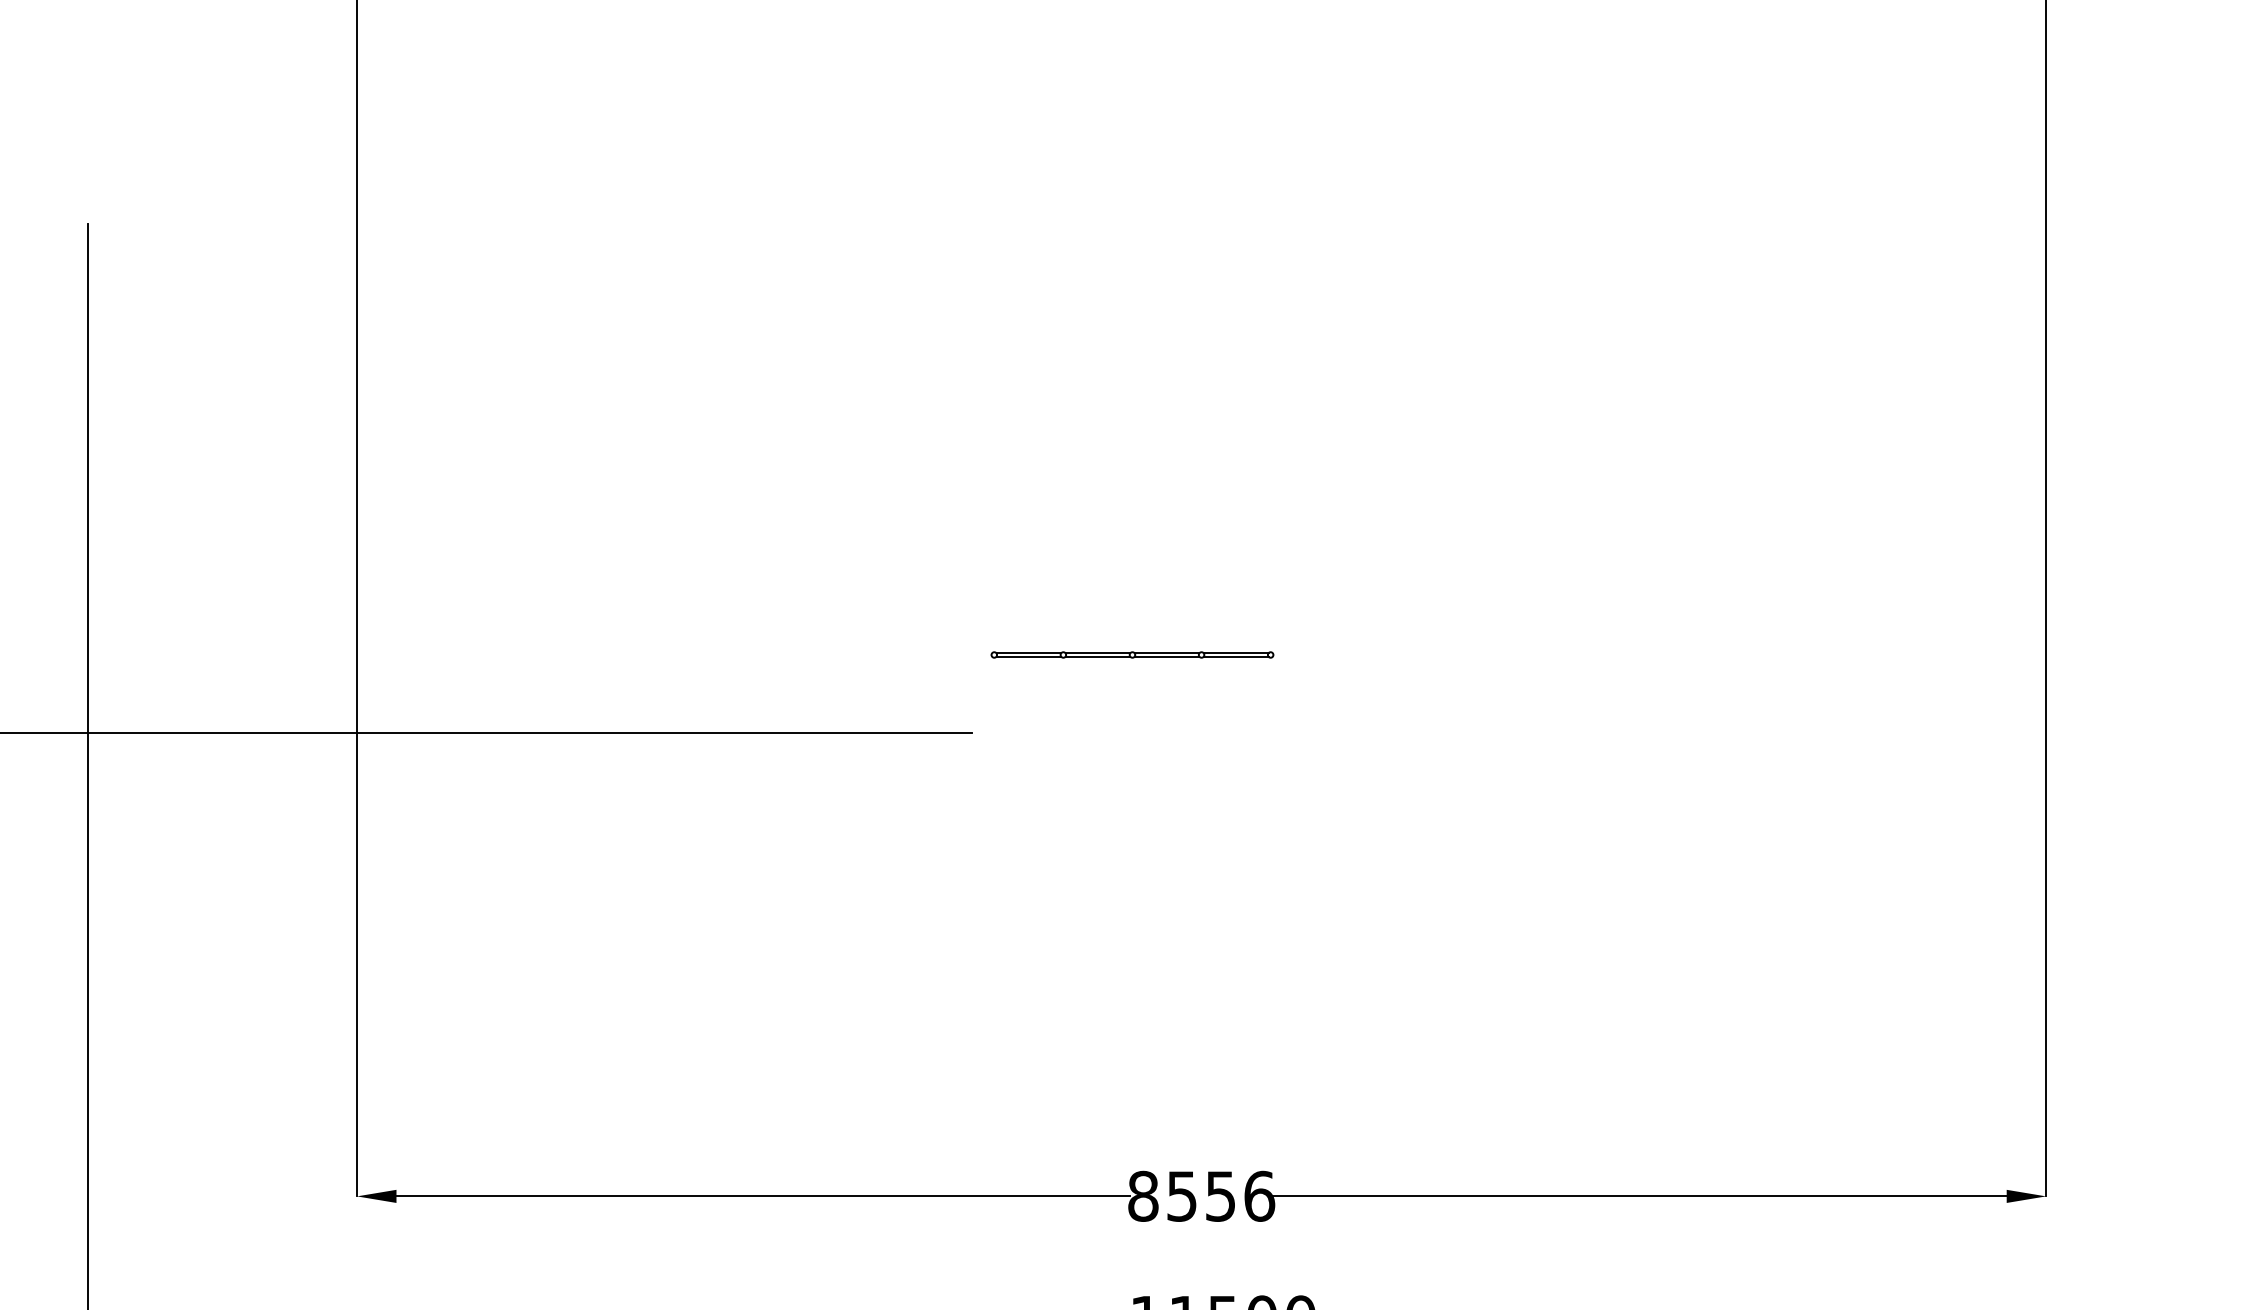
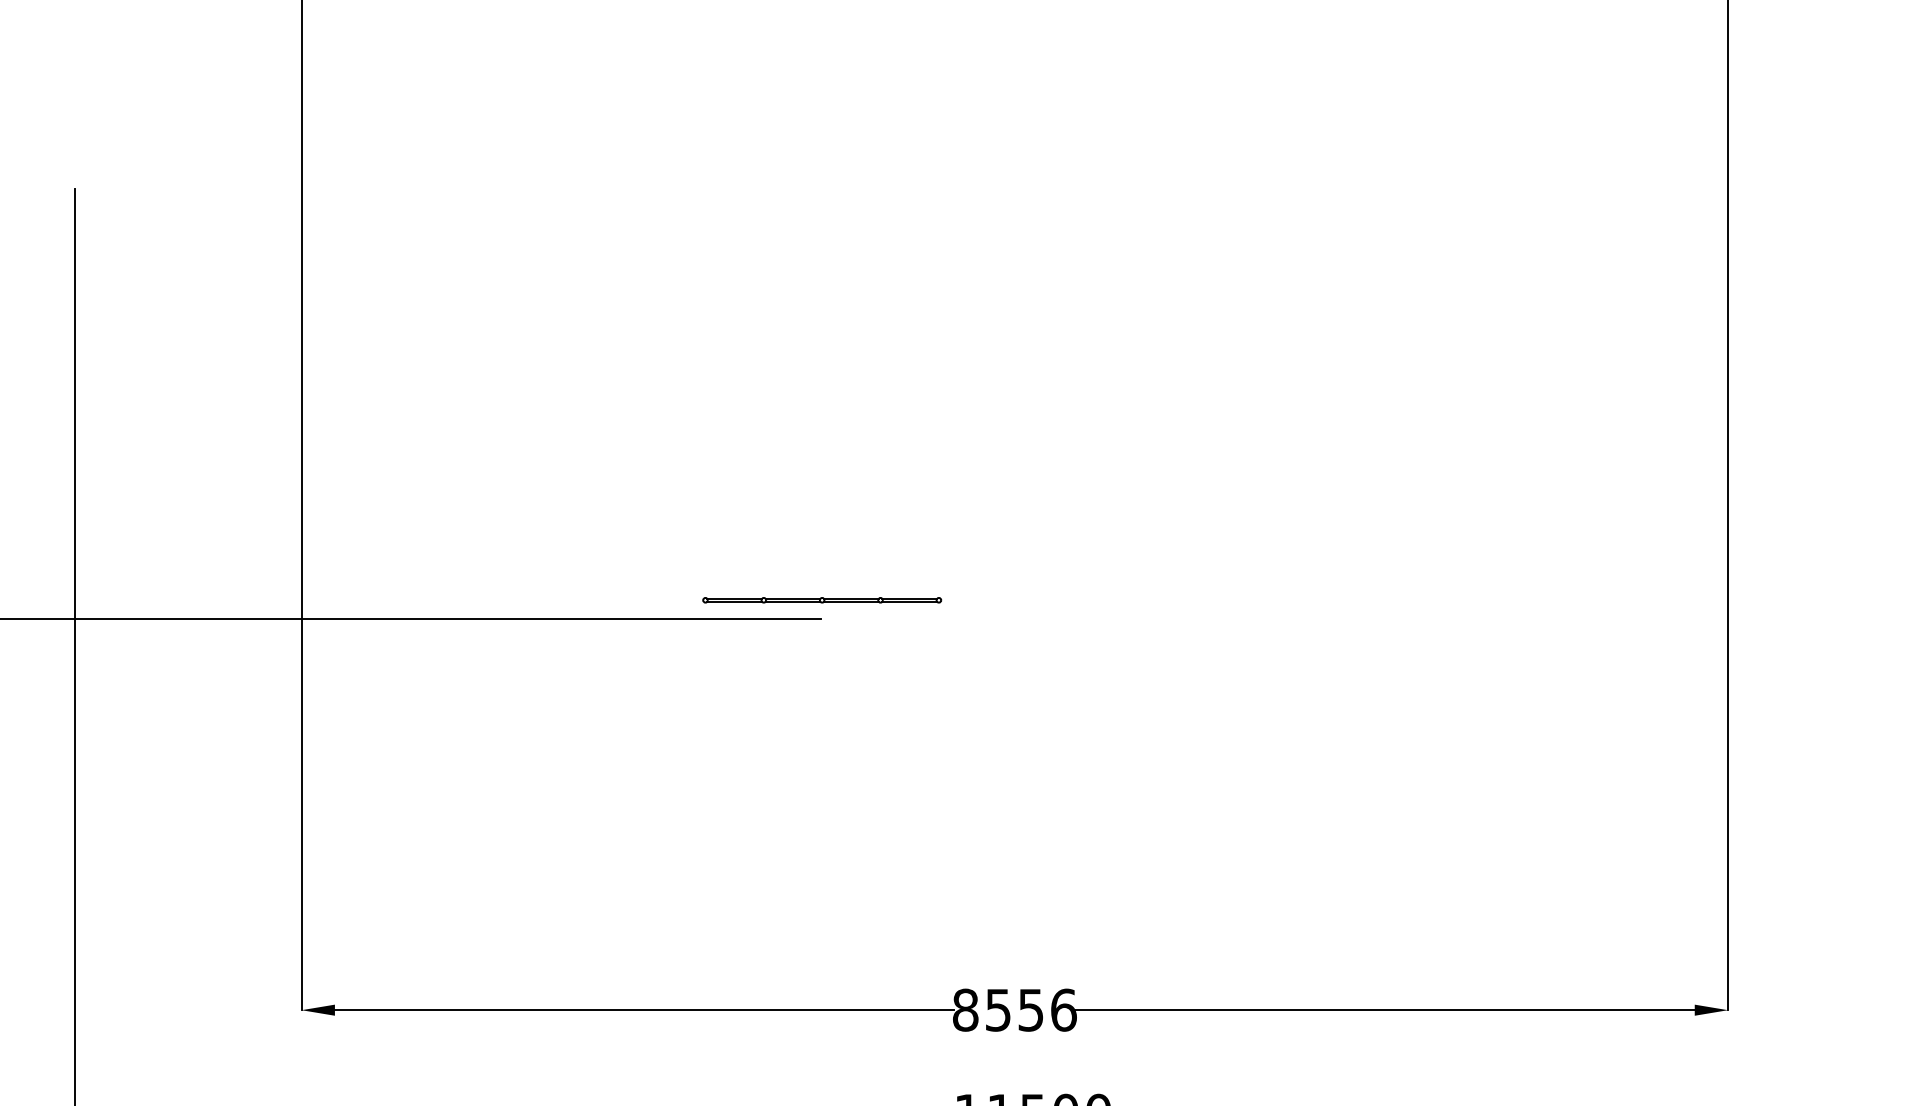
part: (1132, 654) -> (822, 599), moved

